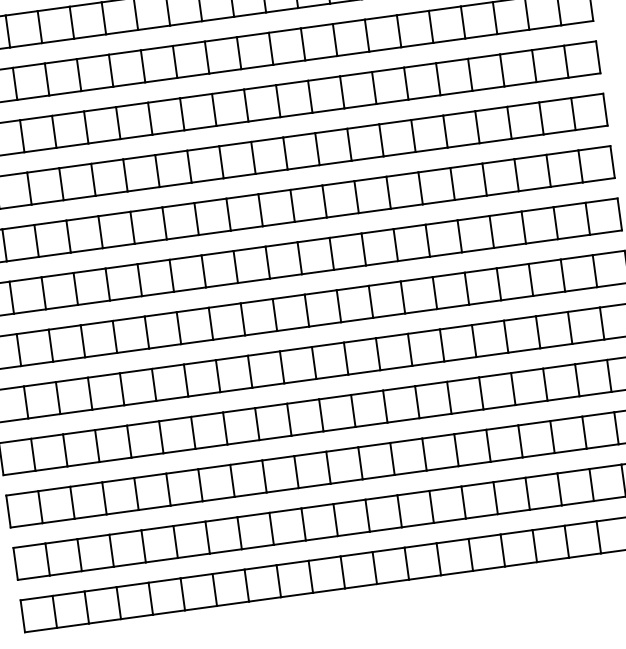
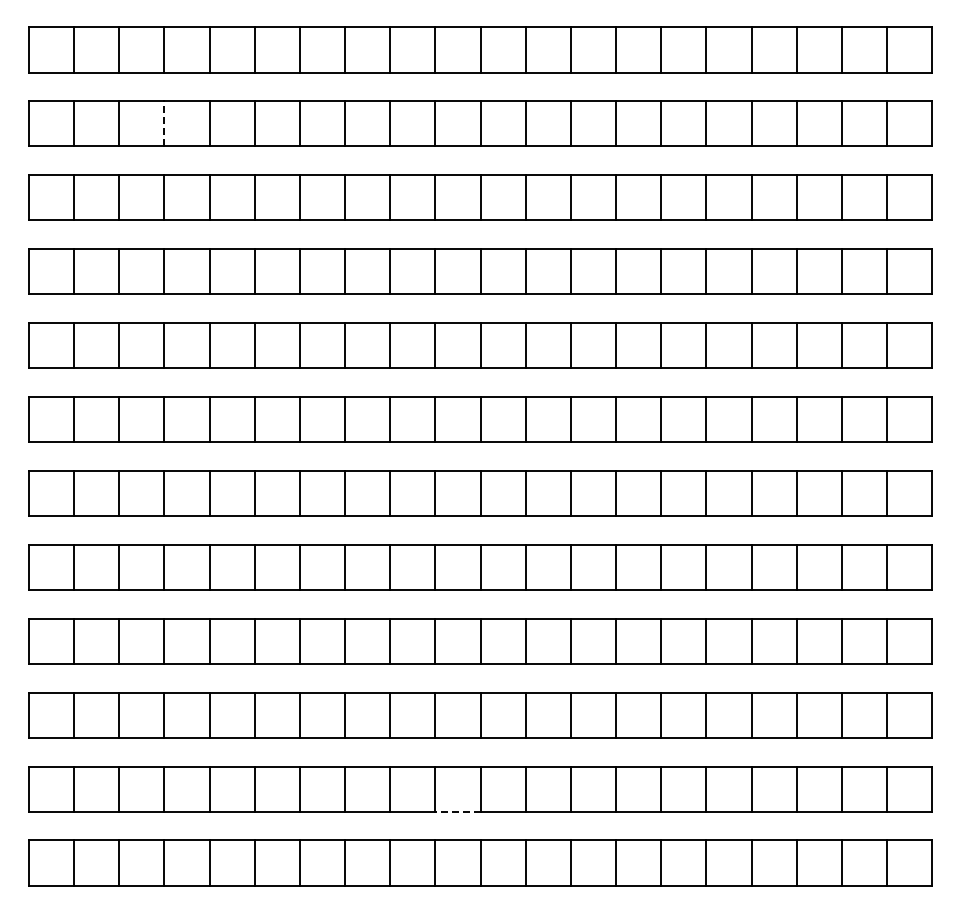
line: (47, 79) -> (164, 123), solid -> dashed
line: (321, 538) -> (457, 811), solid -> dashed

